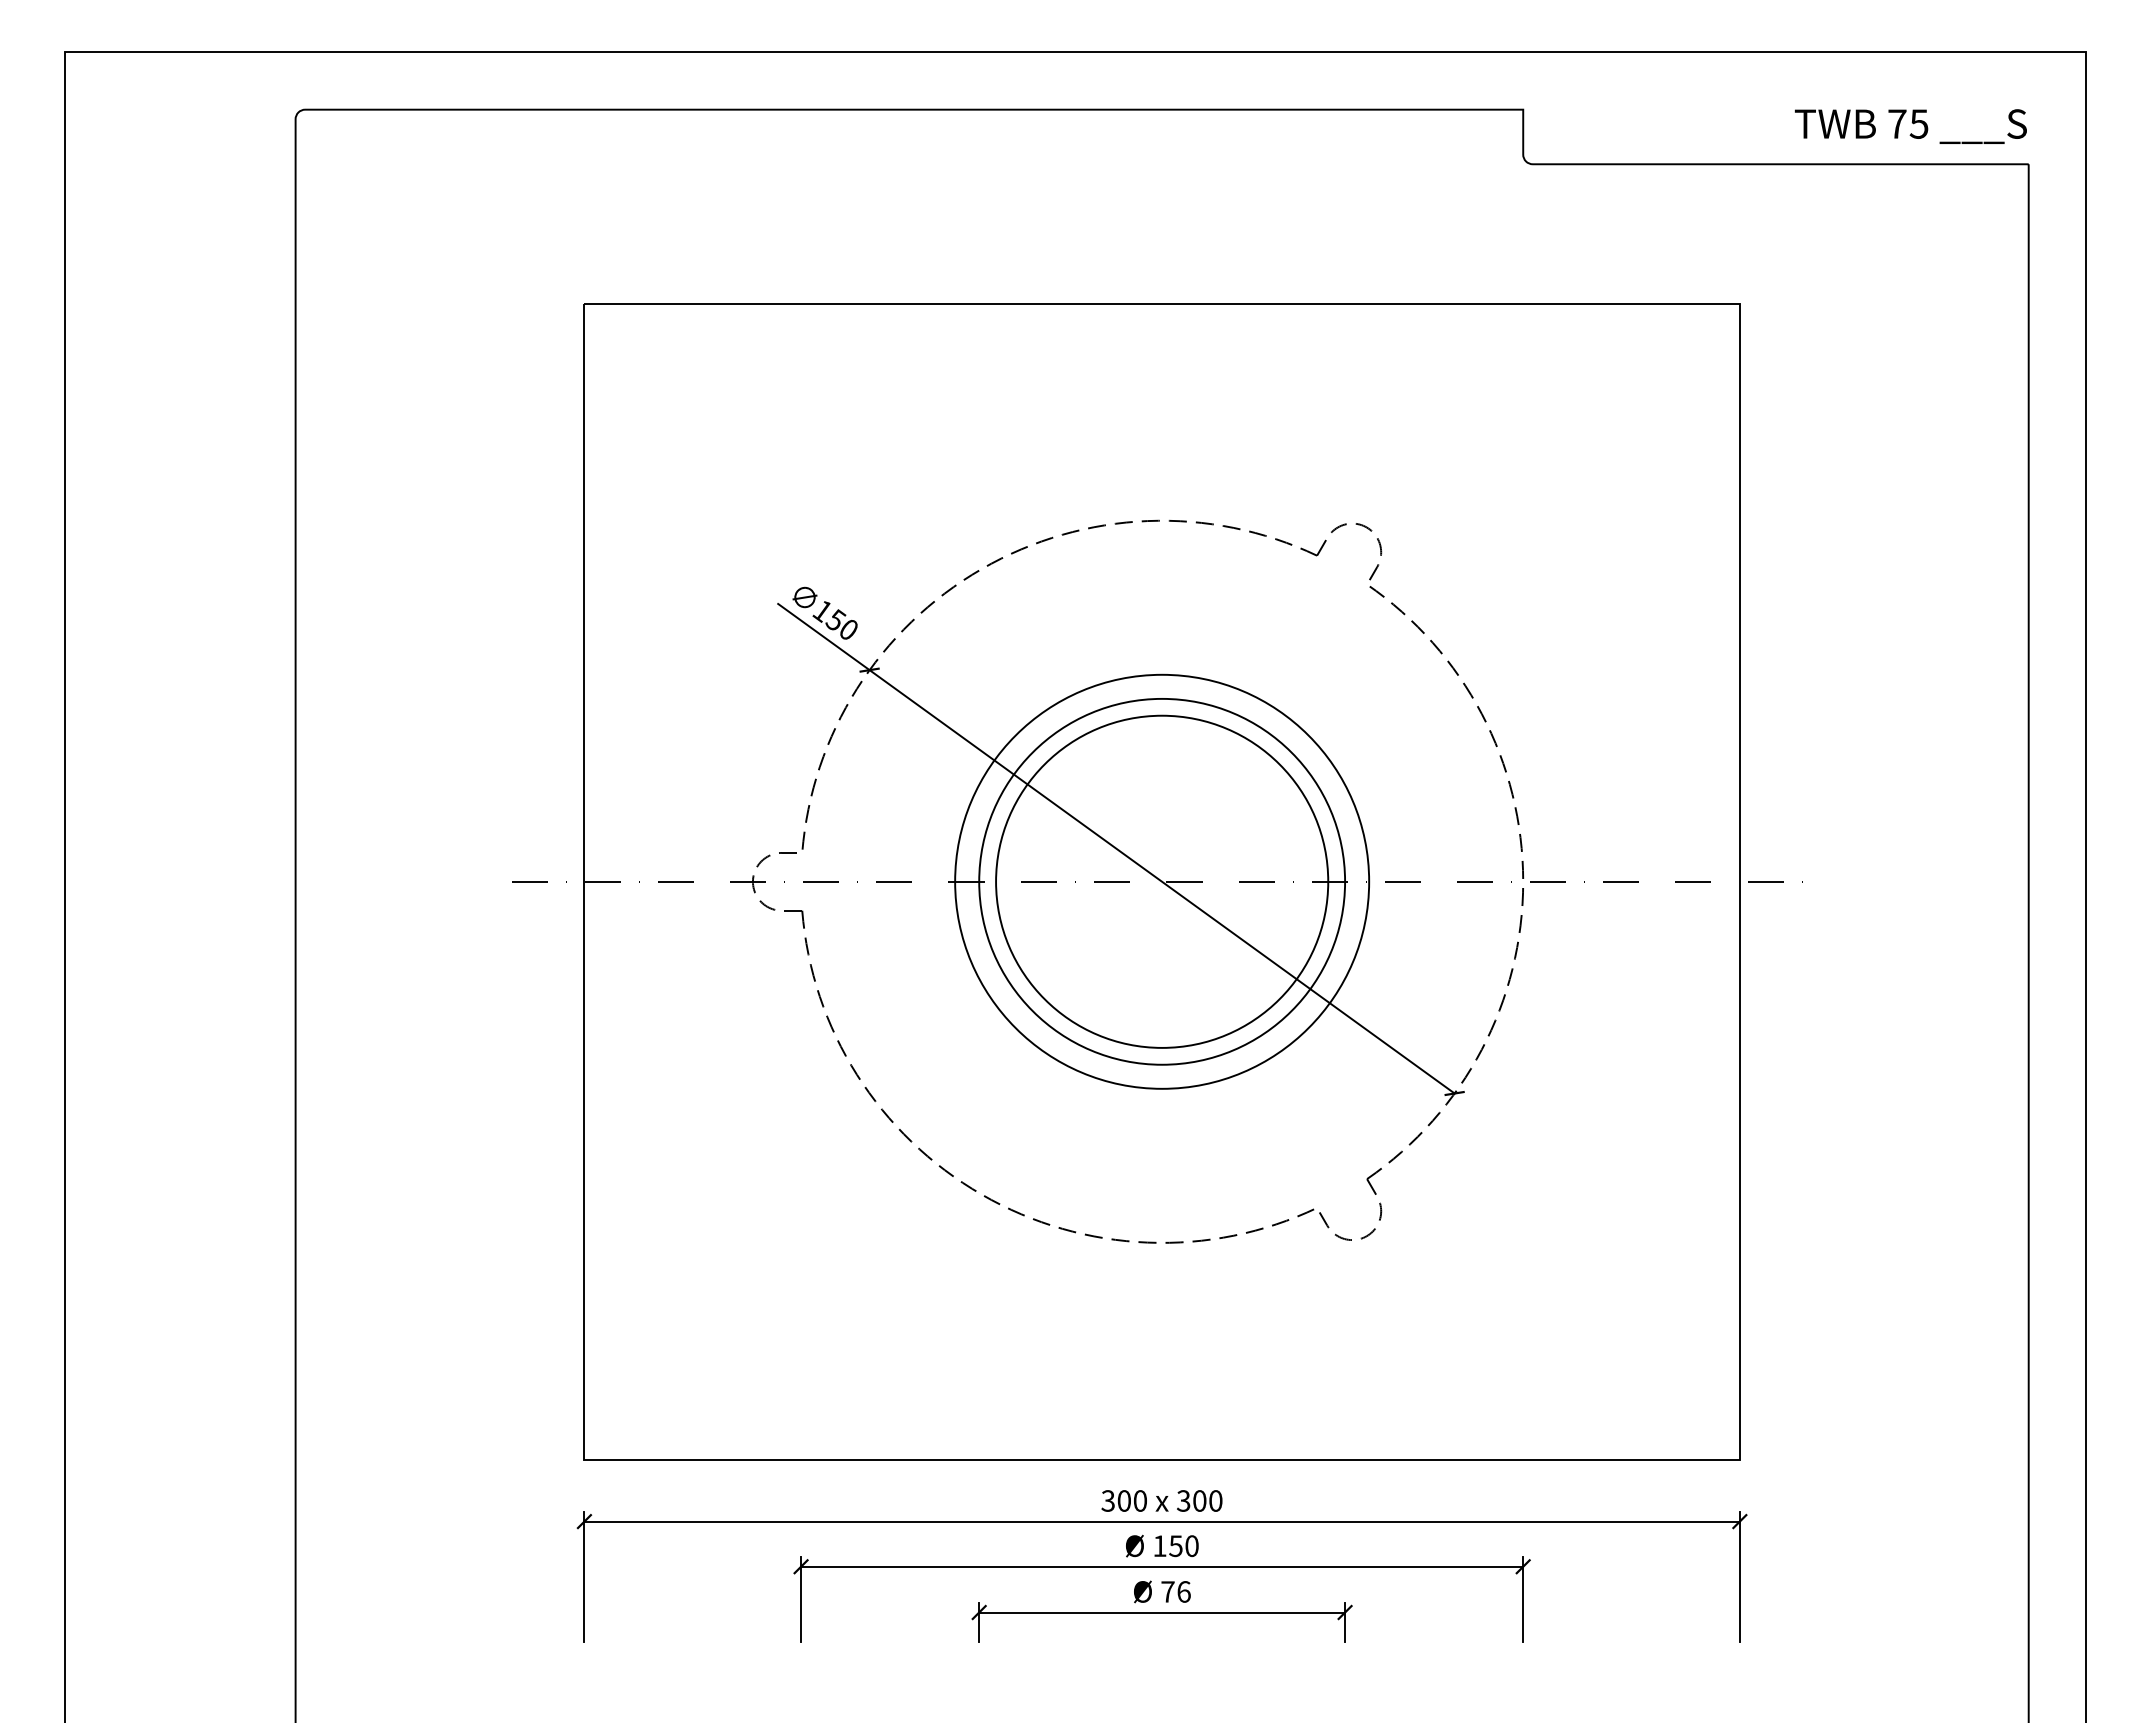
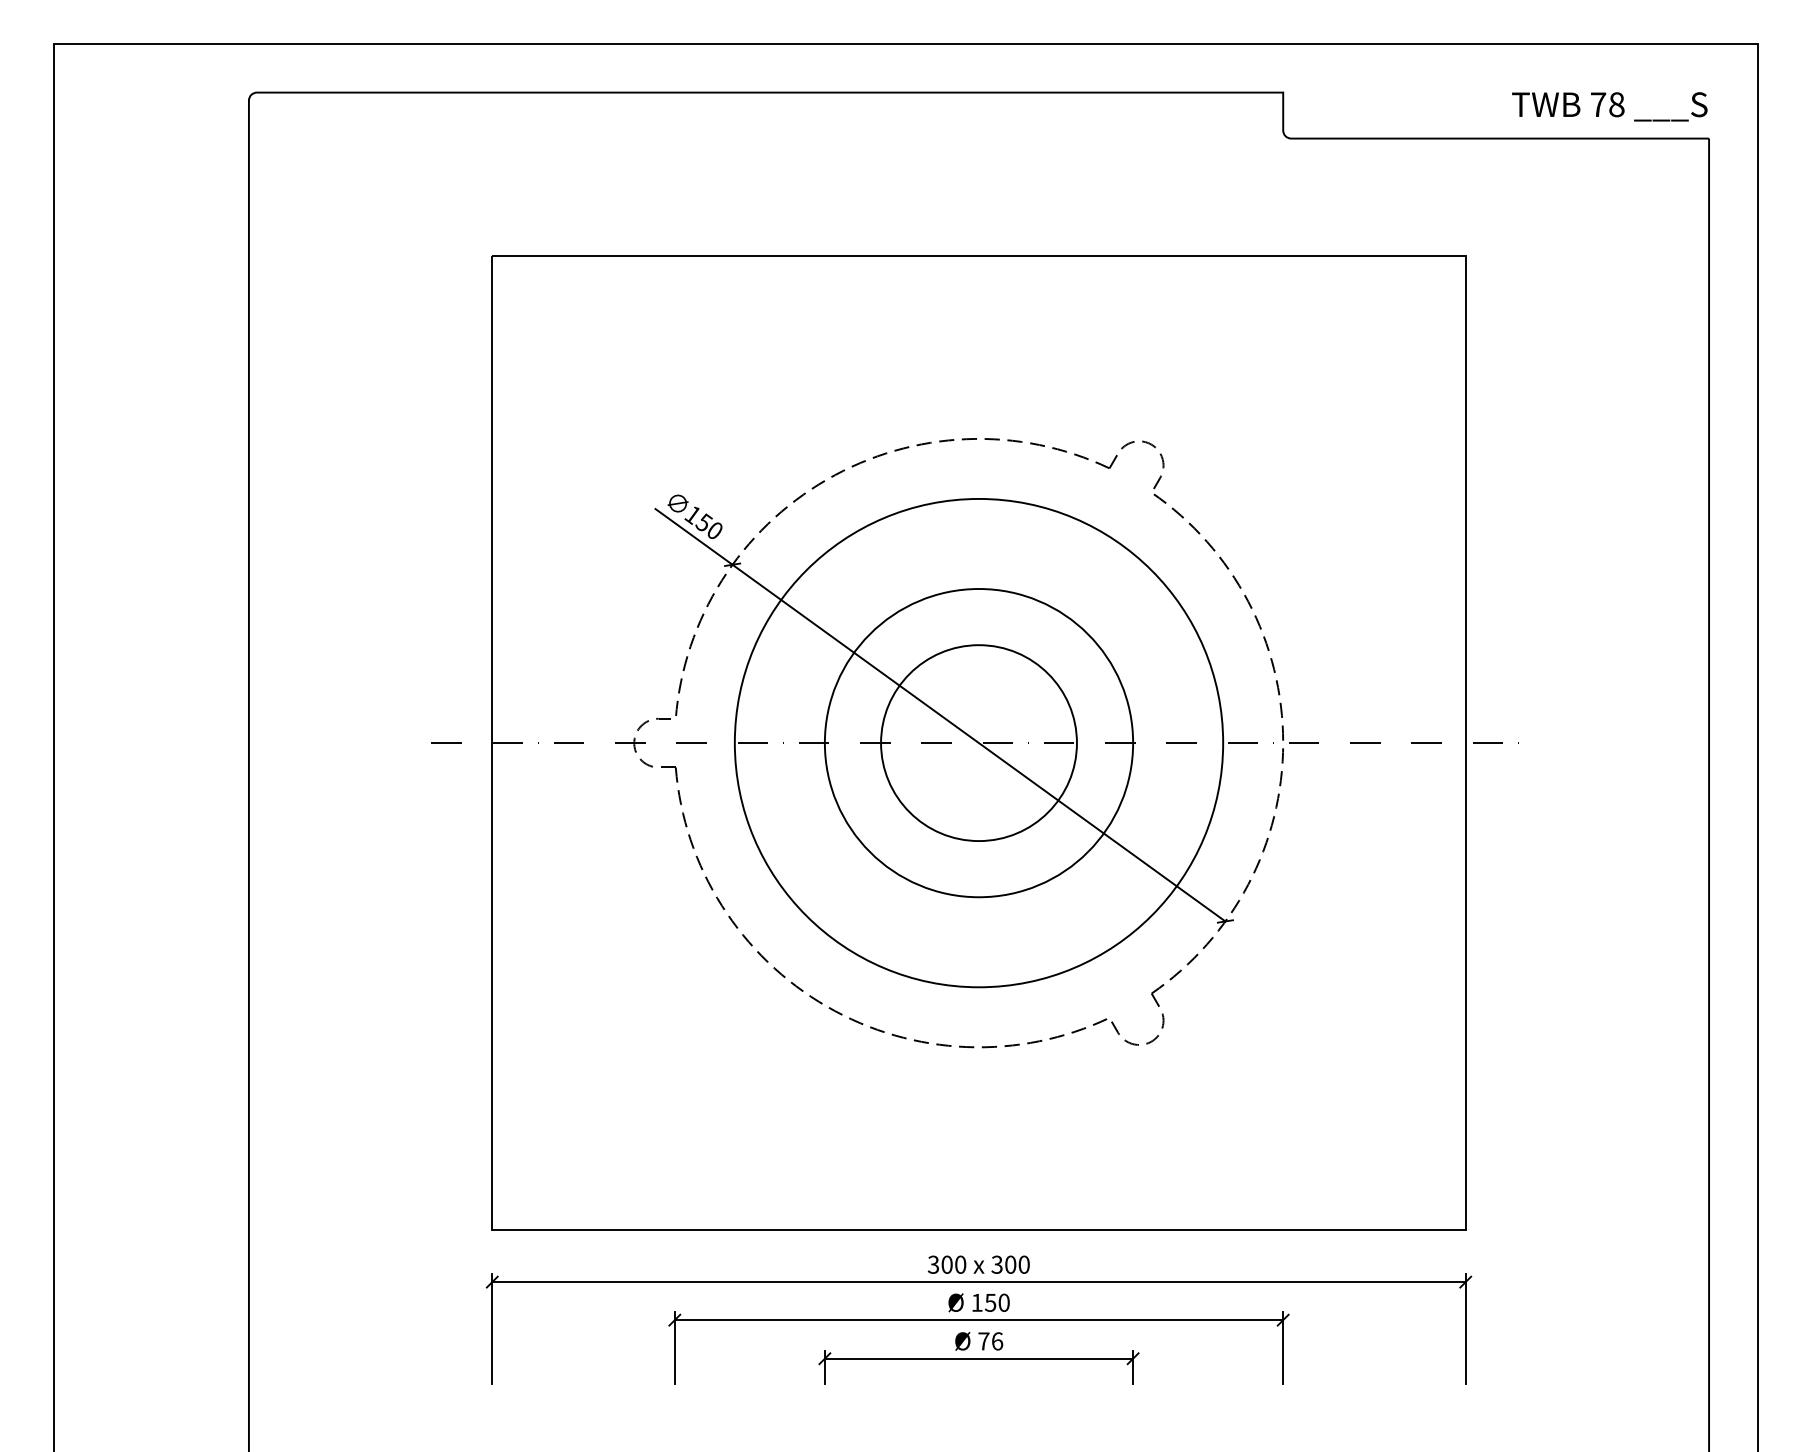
text: (1918, 123) -> (1616, 104), 75 -> 78
circle: (1162, 881) -> (979, 742), size x0.7
circle: (1162, 881) -> (979, 742), size x1.4

